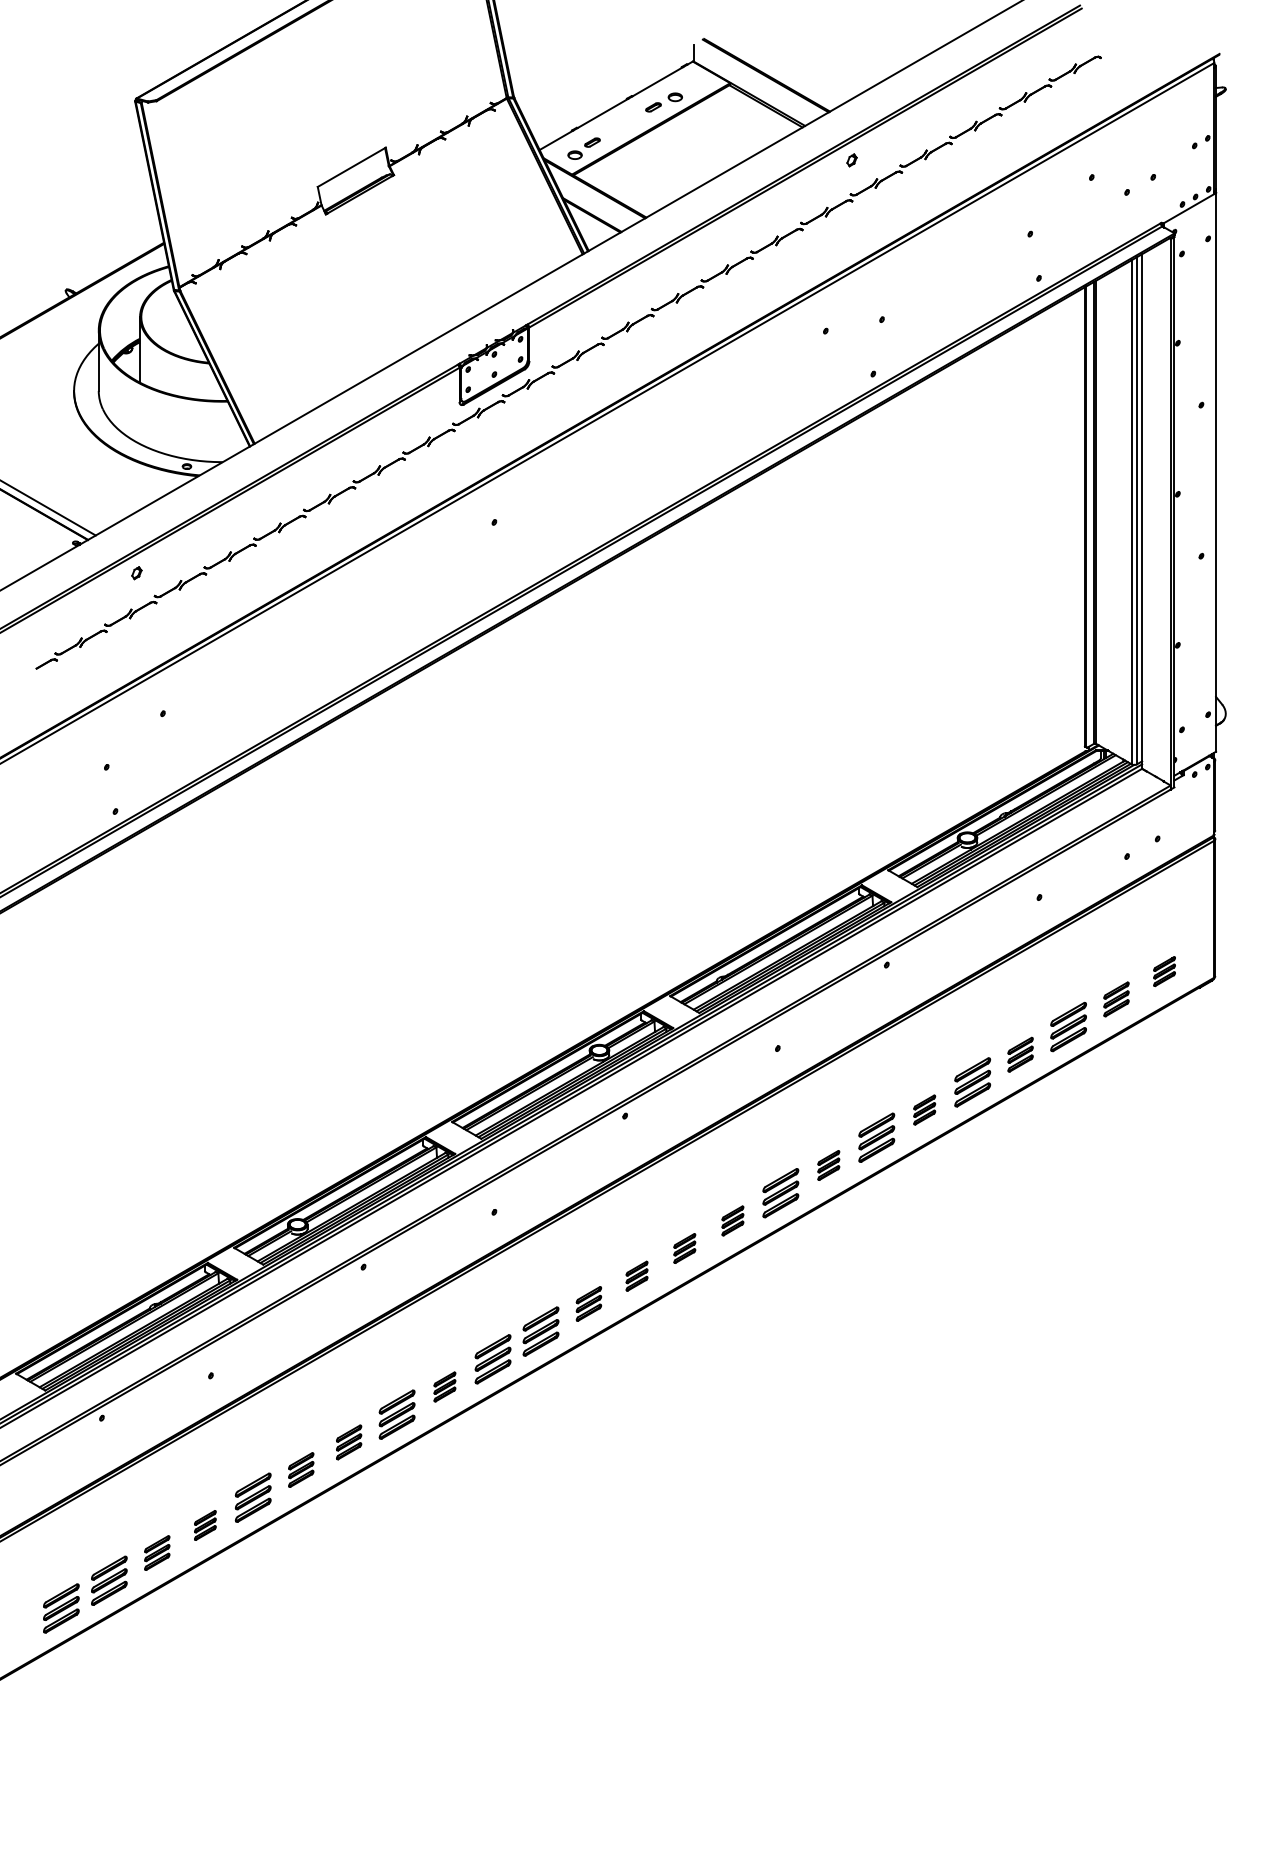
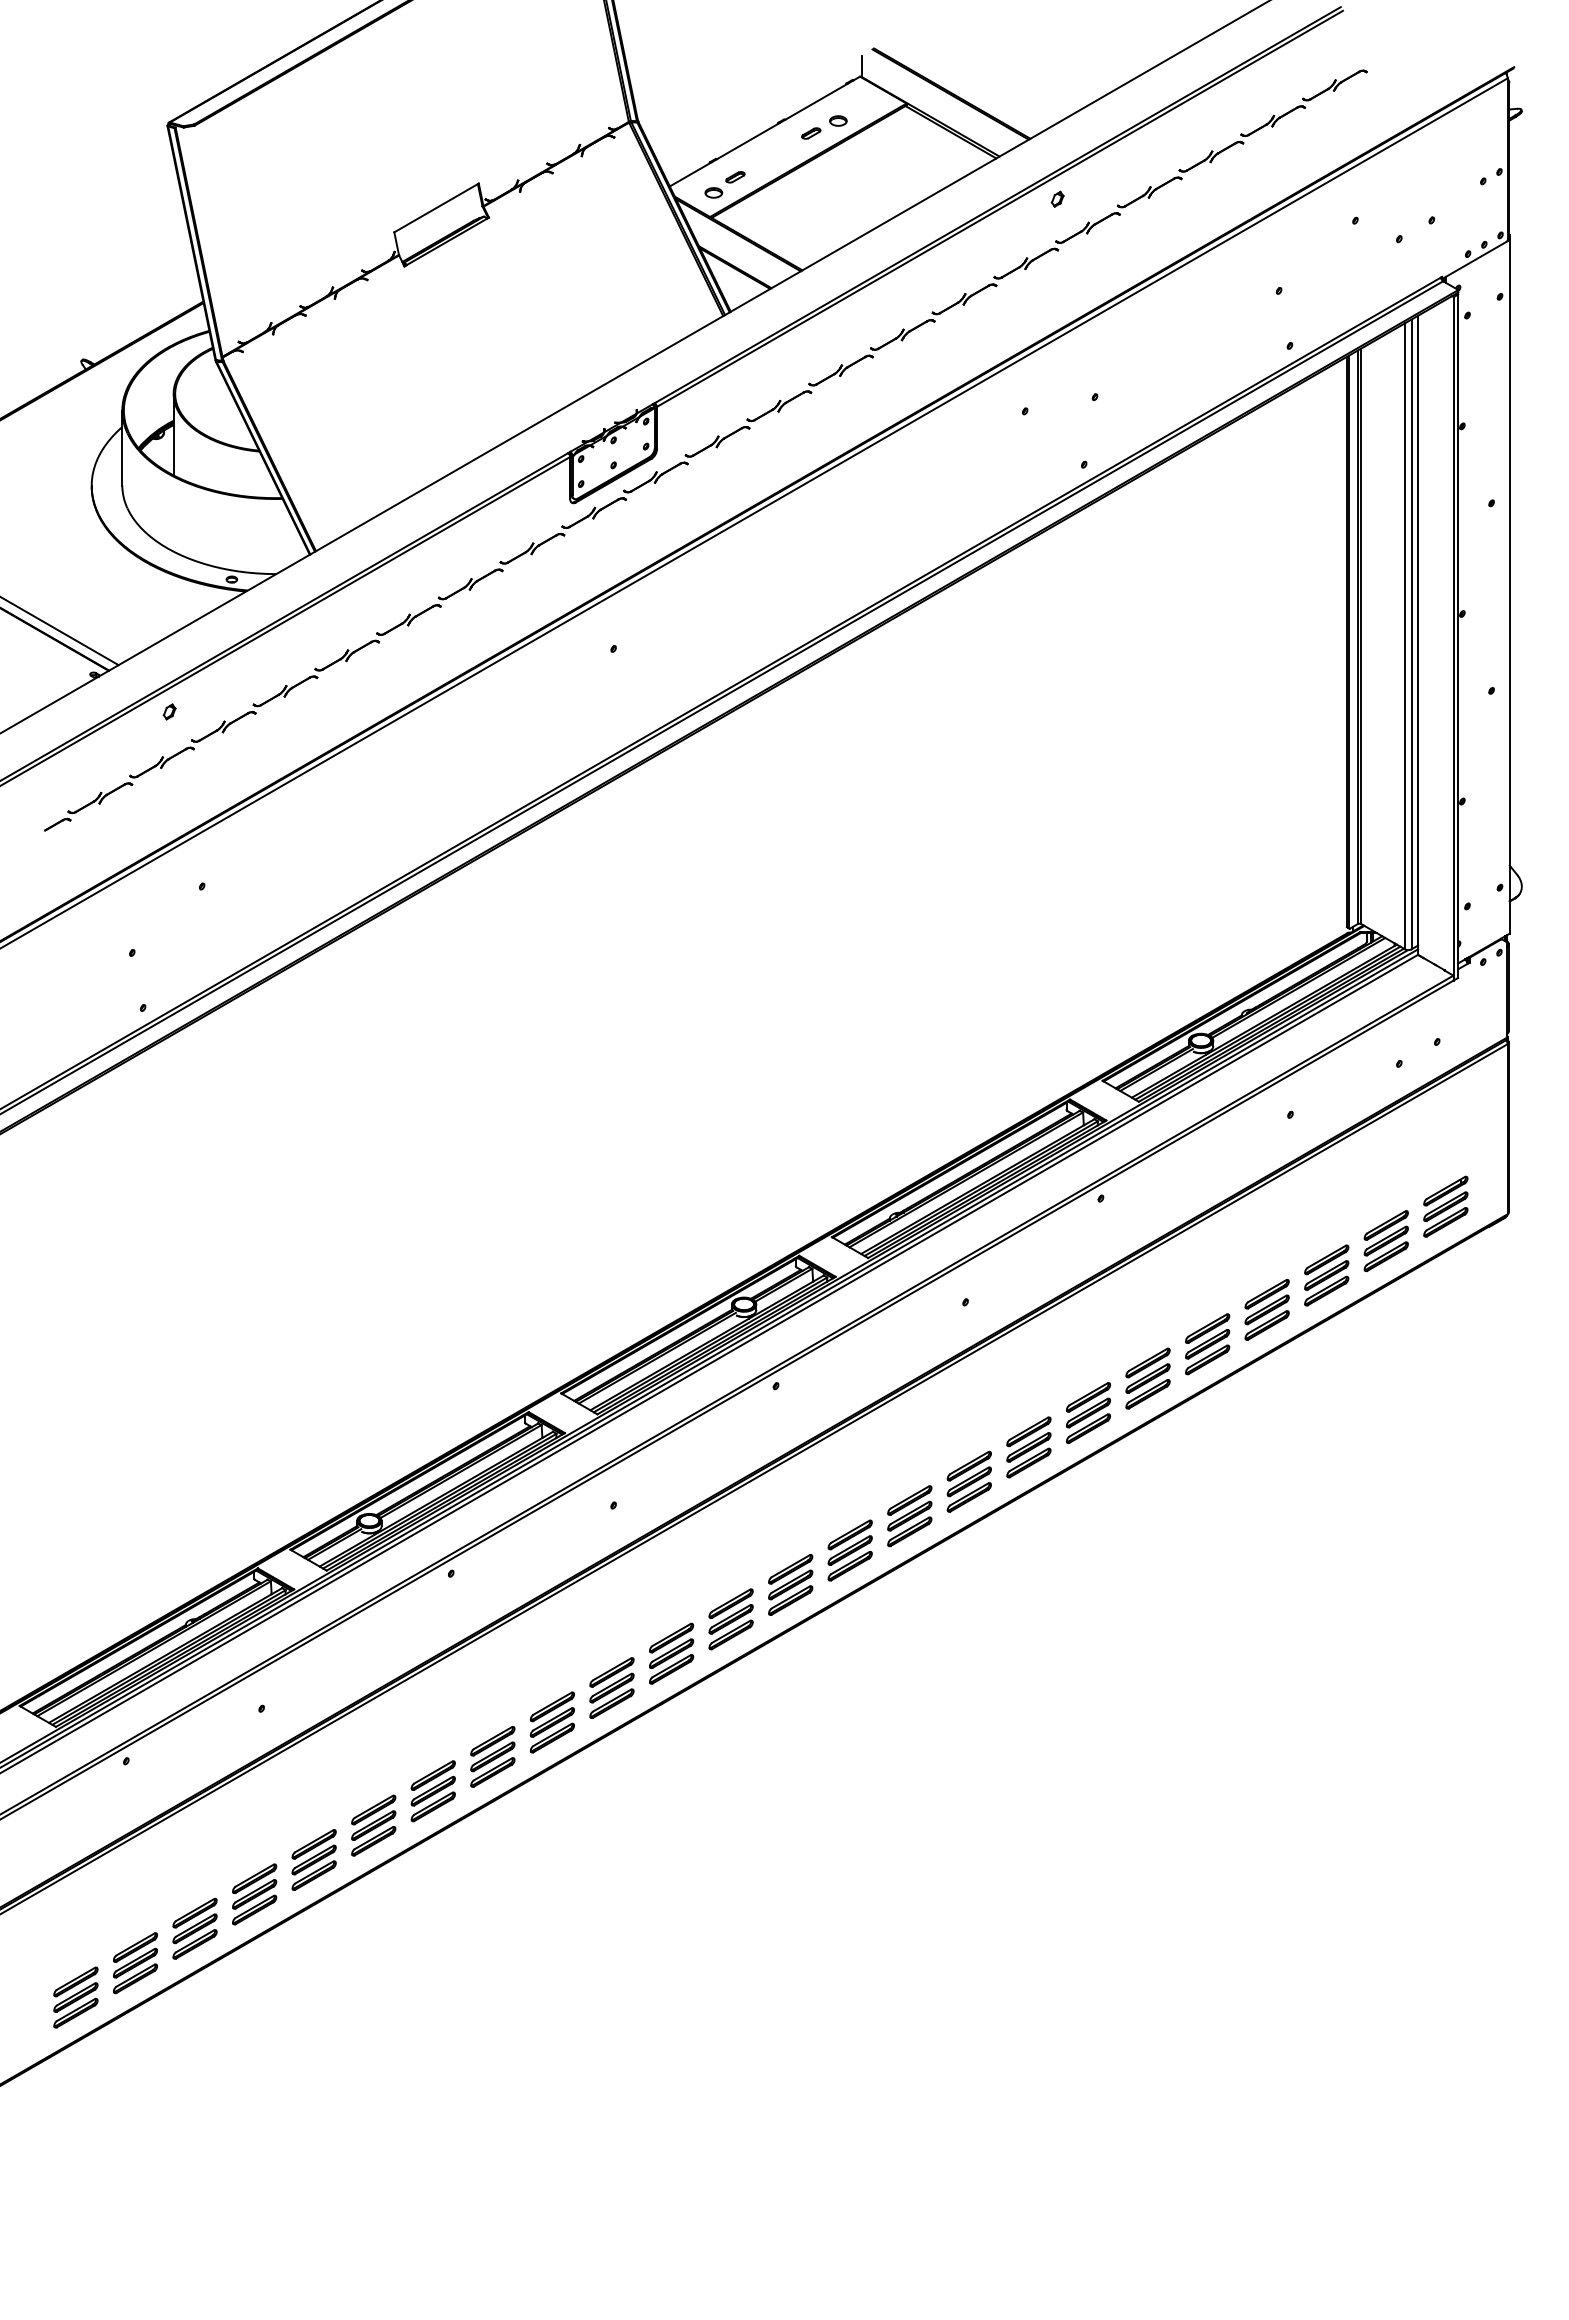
part: (1164, 971) -> (1445, 1206), size x1.67
part: (1115, 999) -> (1385, 1241), size x1.43
part: (1020, 1054) -> (1266, 1309), size x1.43
part: (924, 1109) -> (1147, 1378), size x1.67
part: (828, 1165) -> (1028, 1447), size x1.67
part: (732, 1221) -> (909, 1516), size x1.67
part: (684, 1248) -> (849, 1550), size x1.67
part: (636, 1275) -> (790, 1584), size x1.67
part: (588, 1304) -> (730, 1619), size x1.43
part: (444, 1386) -> (551, 1722), size x1.67
part: (348, 1442) -> (432, 1791), size x1.43
part: (301, 1469) -> (373, 1825), size x1.43
part: (205, 1525) -> (254, 1894), size x1.67
part: (156, 1552) -> (194, 1928), size x1.43

